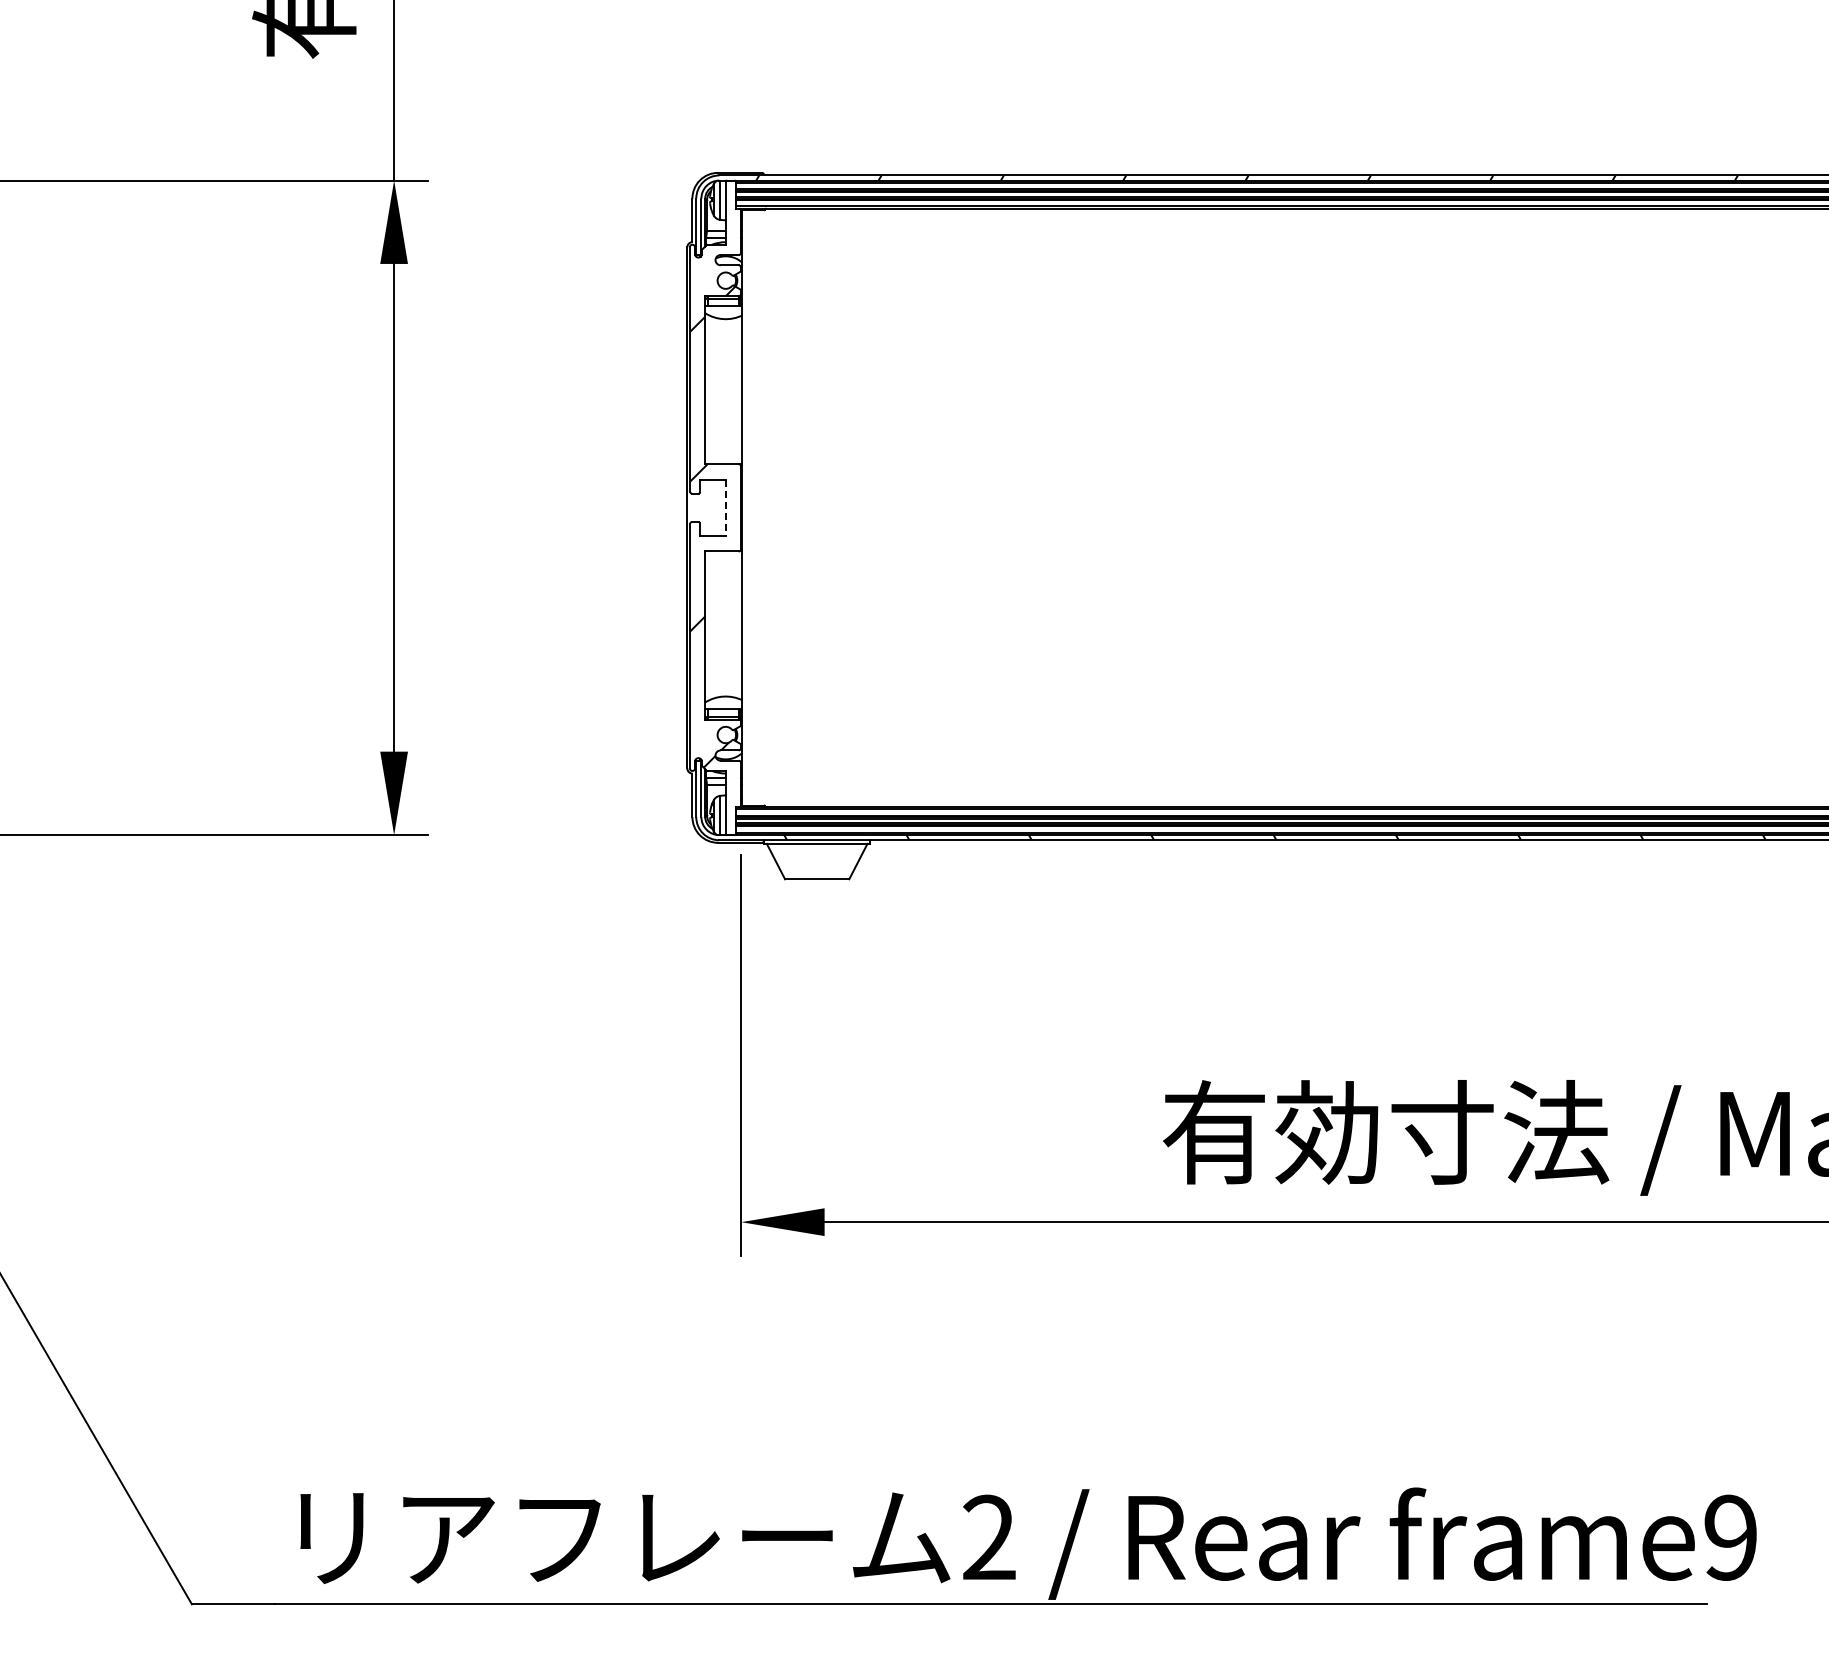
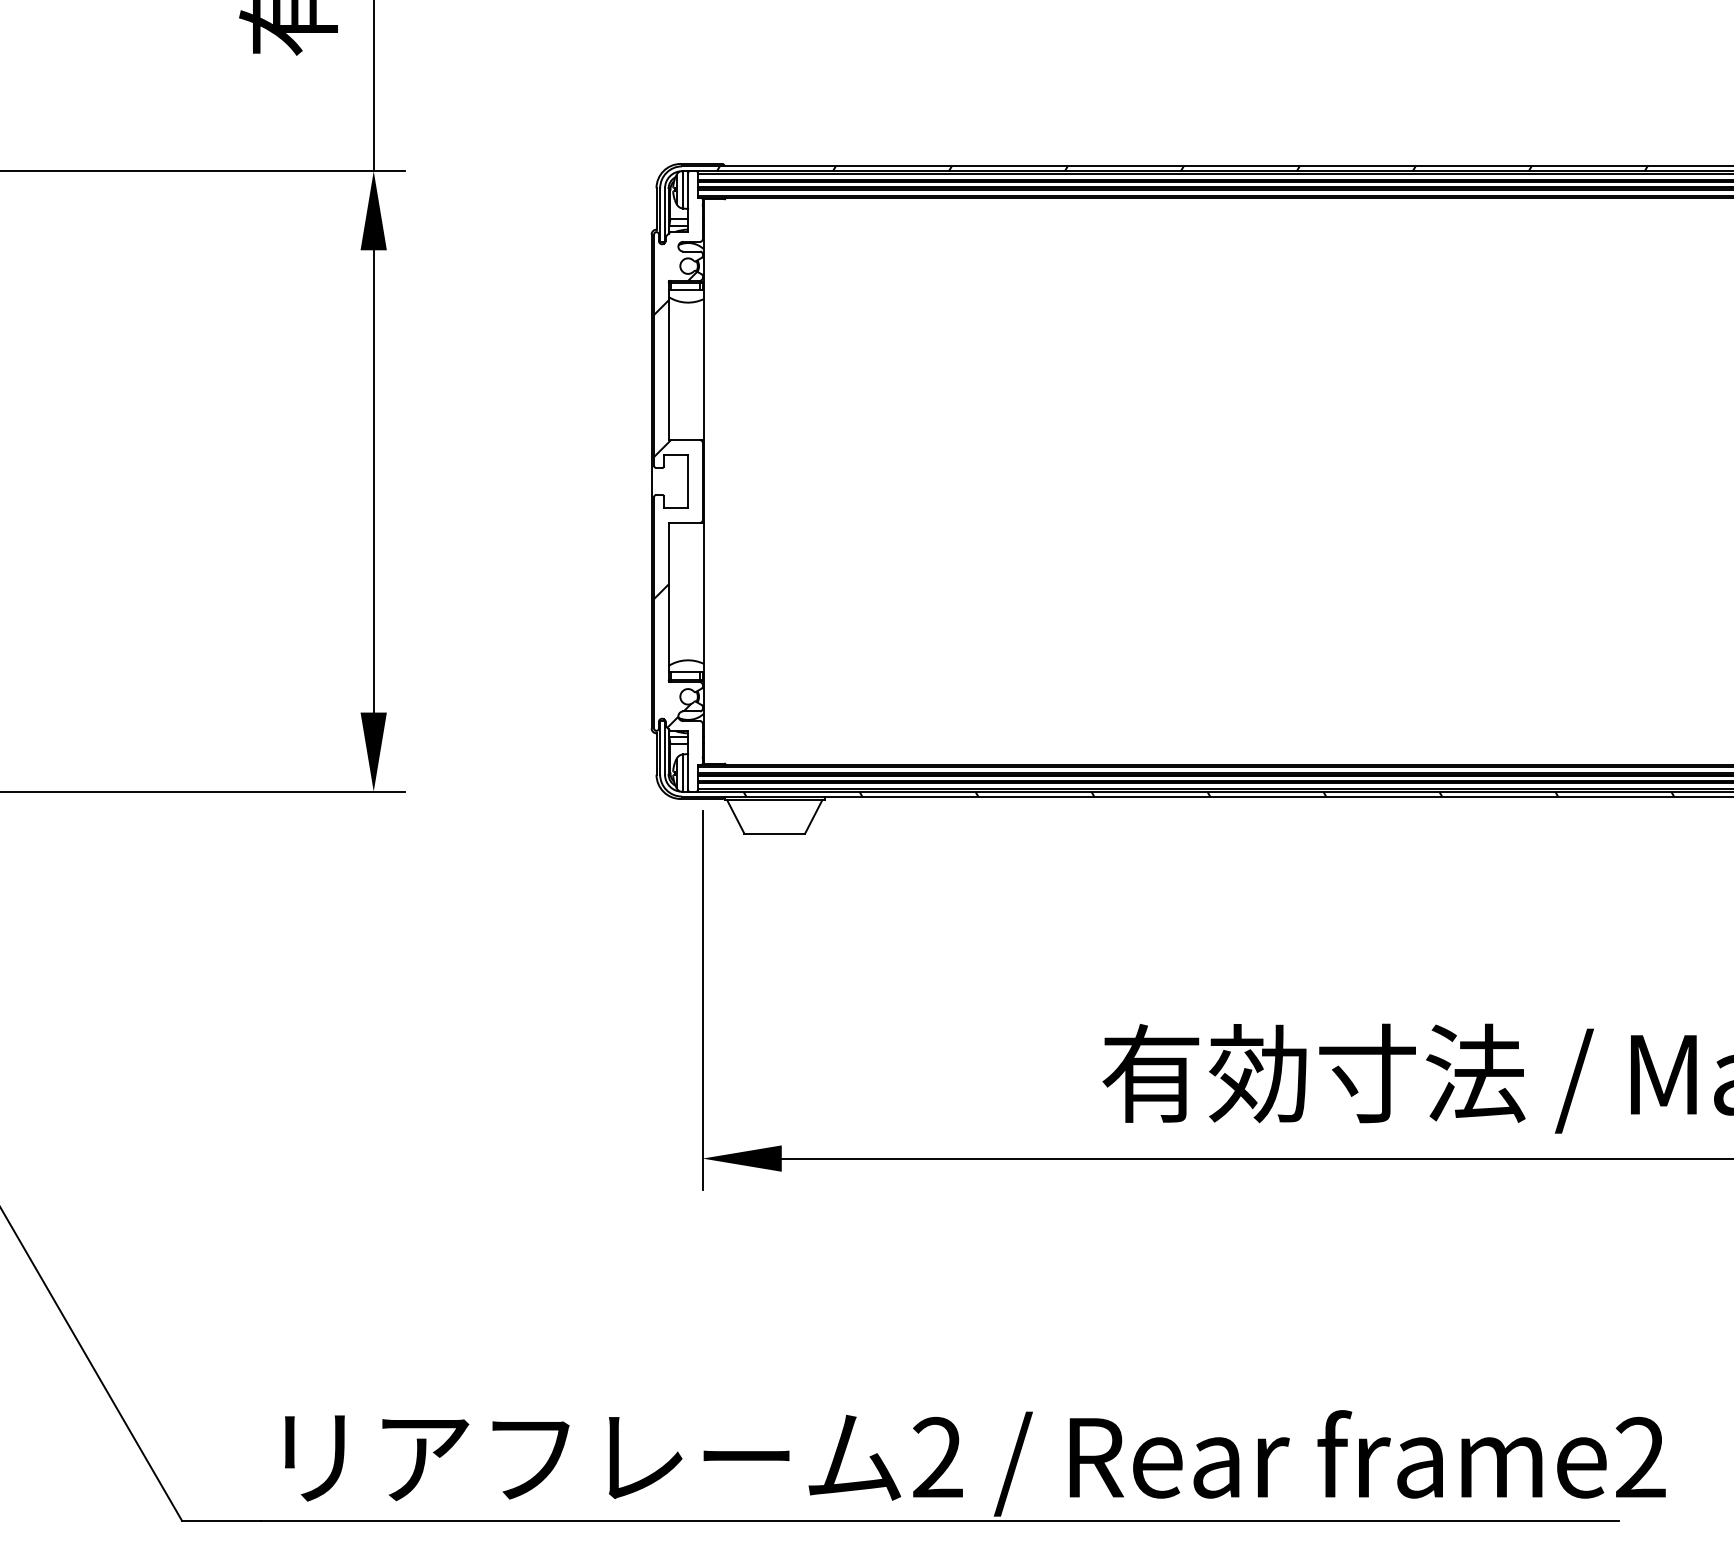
line: (725, 508) -> (687, 482), dashed -> solid
text: (1730, 1537) -> (1640, 1457), frame9 -> frame2

